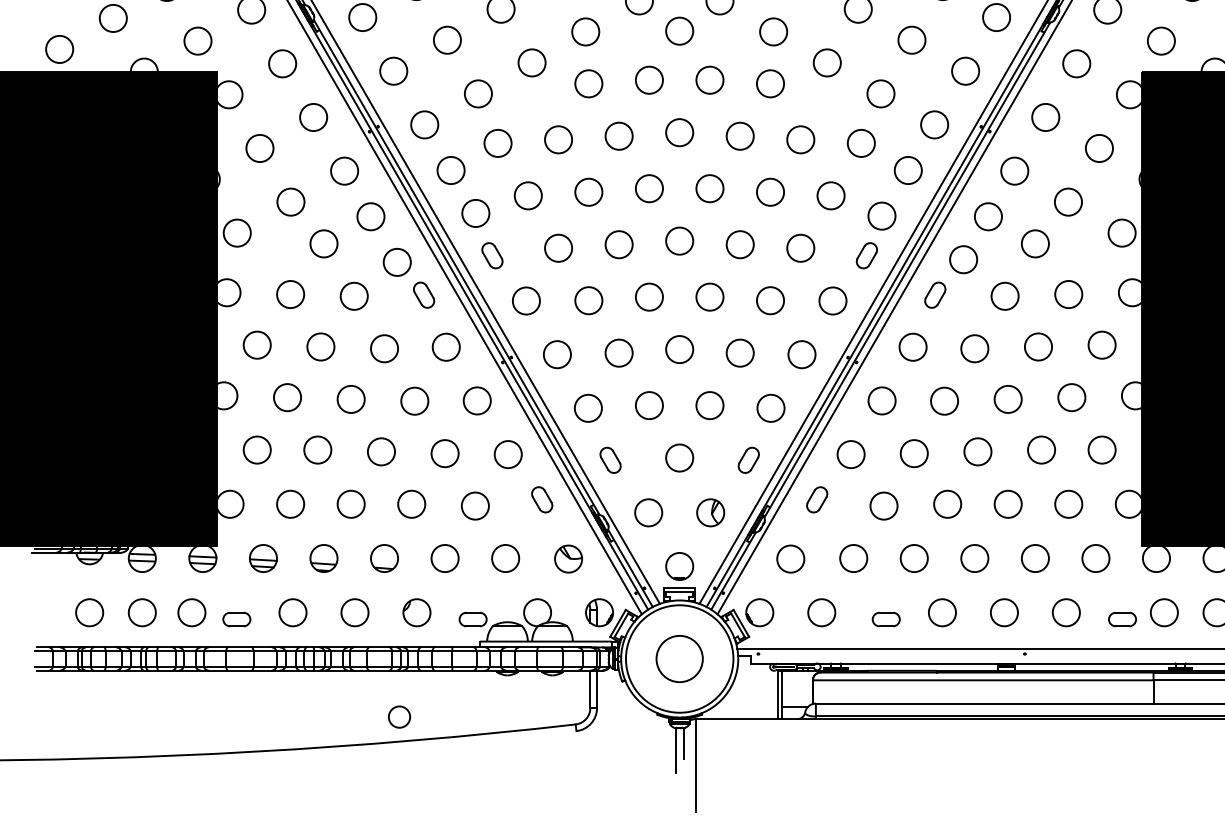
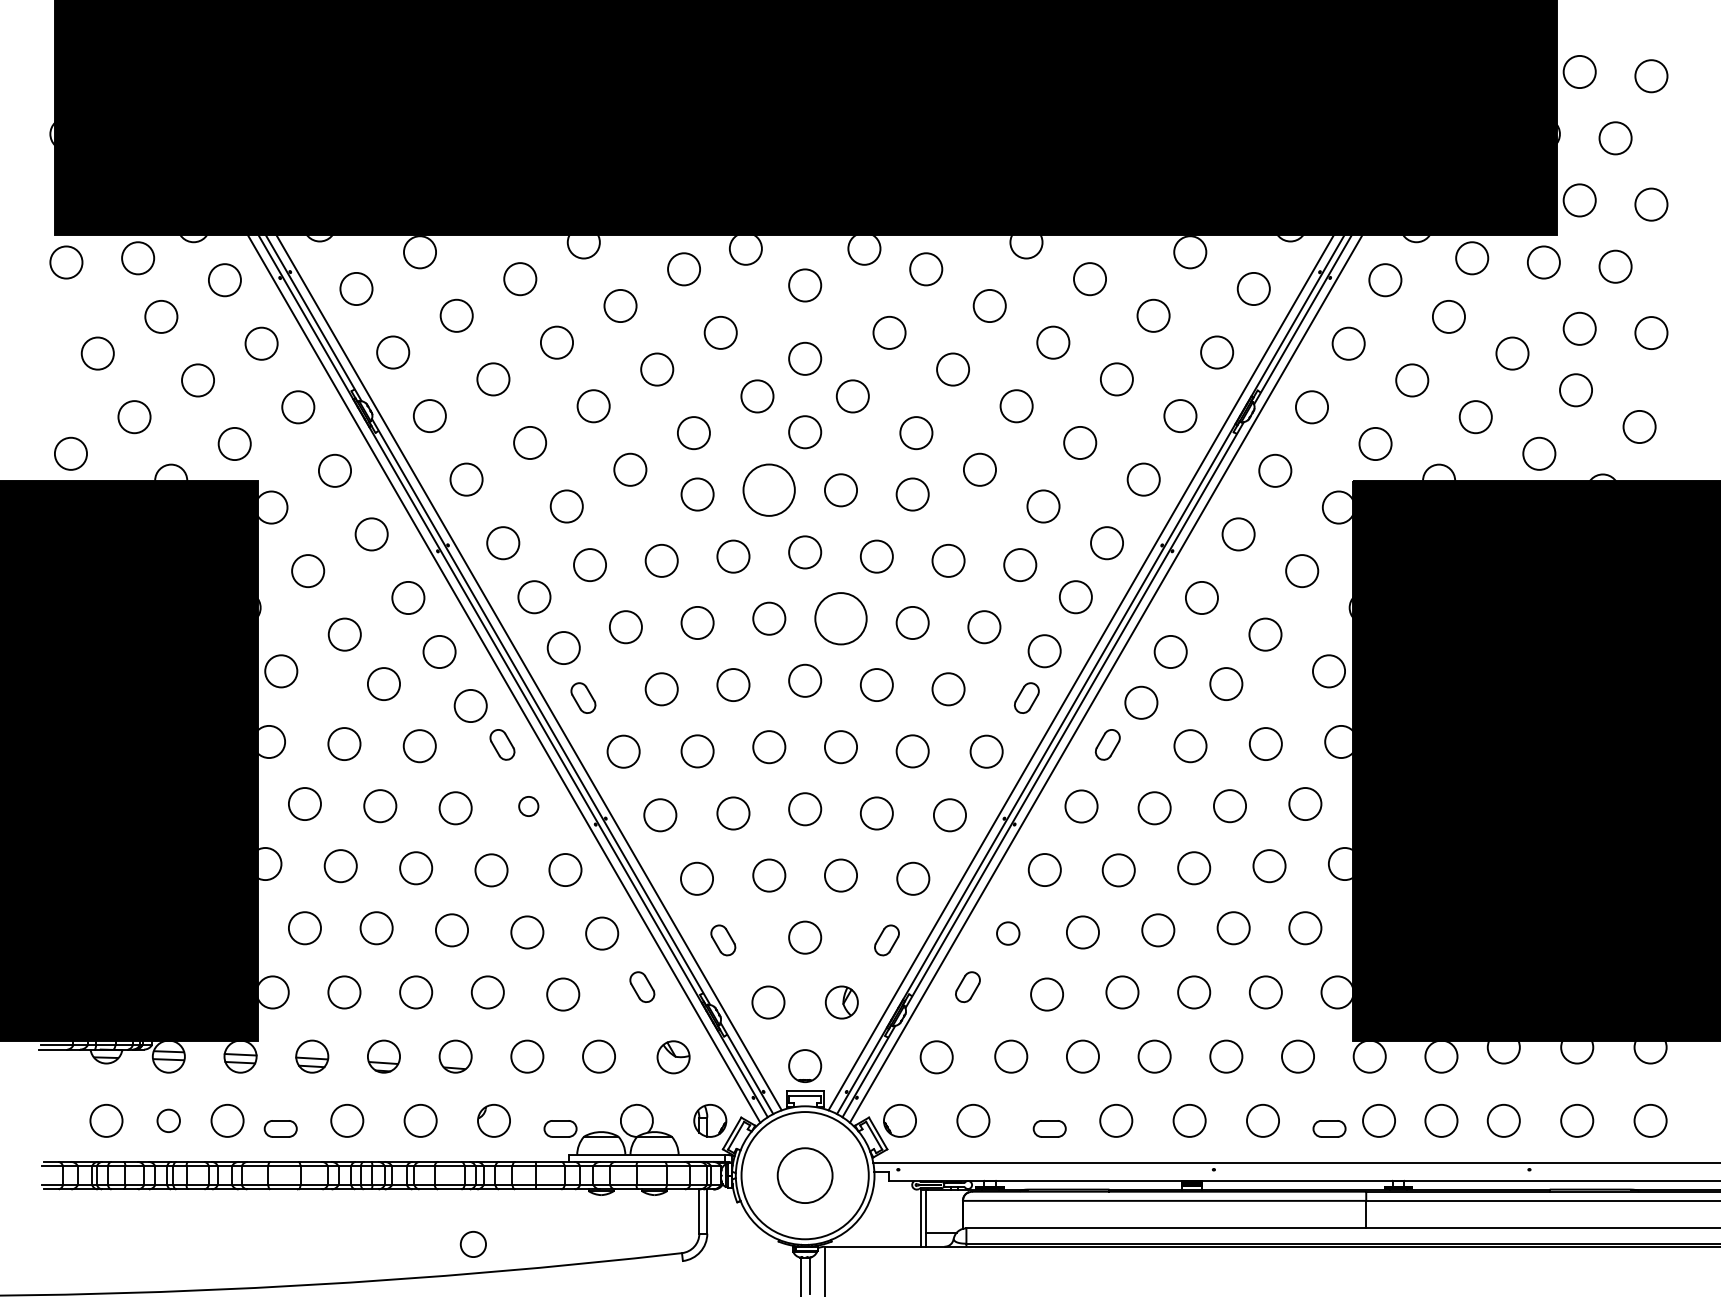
circle: (649, 80) -> (769, 490), size x1.6
circle: (709, 188) -> (840, 618), size x1.6
circle: (446, 347) -> (528, 806), size x0.6
circle: (851, 454) -> (1008, 933), size x0.7
circle: (142, 612) -> (168, 1120), size x0.7

